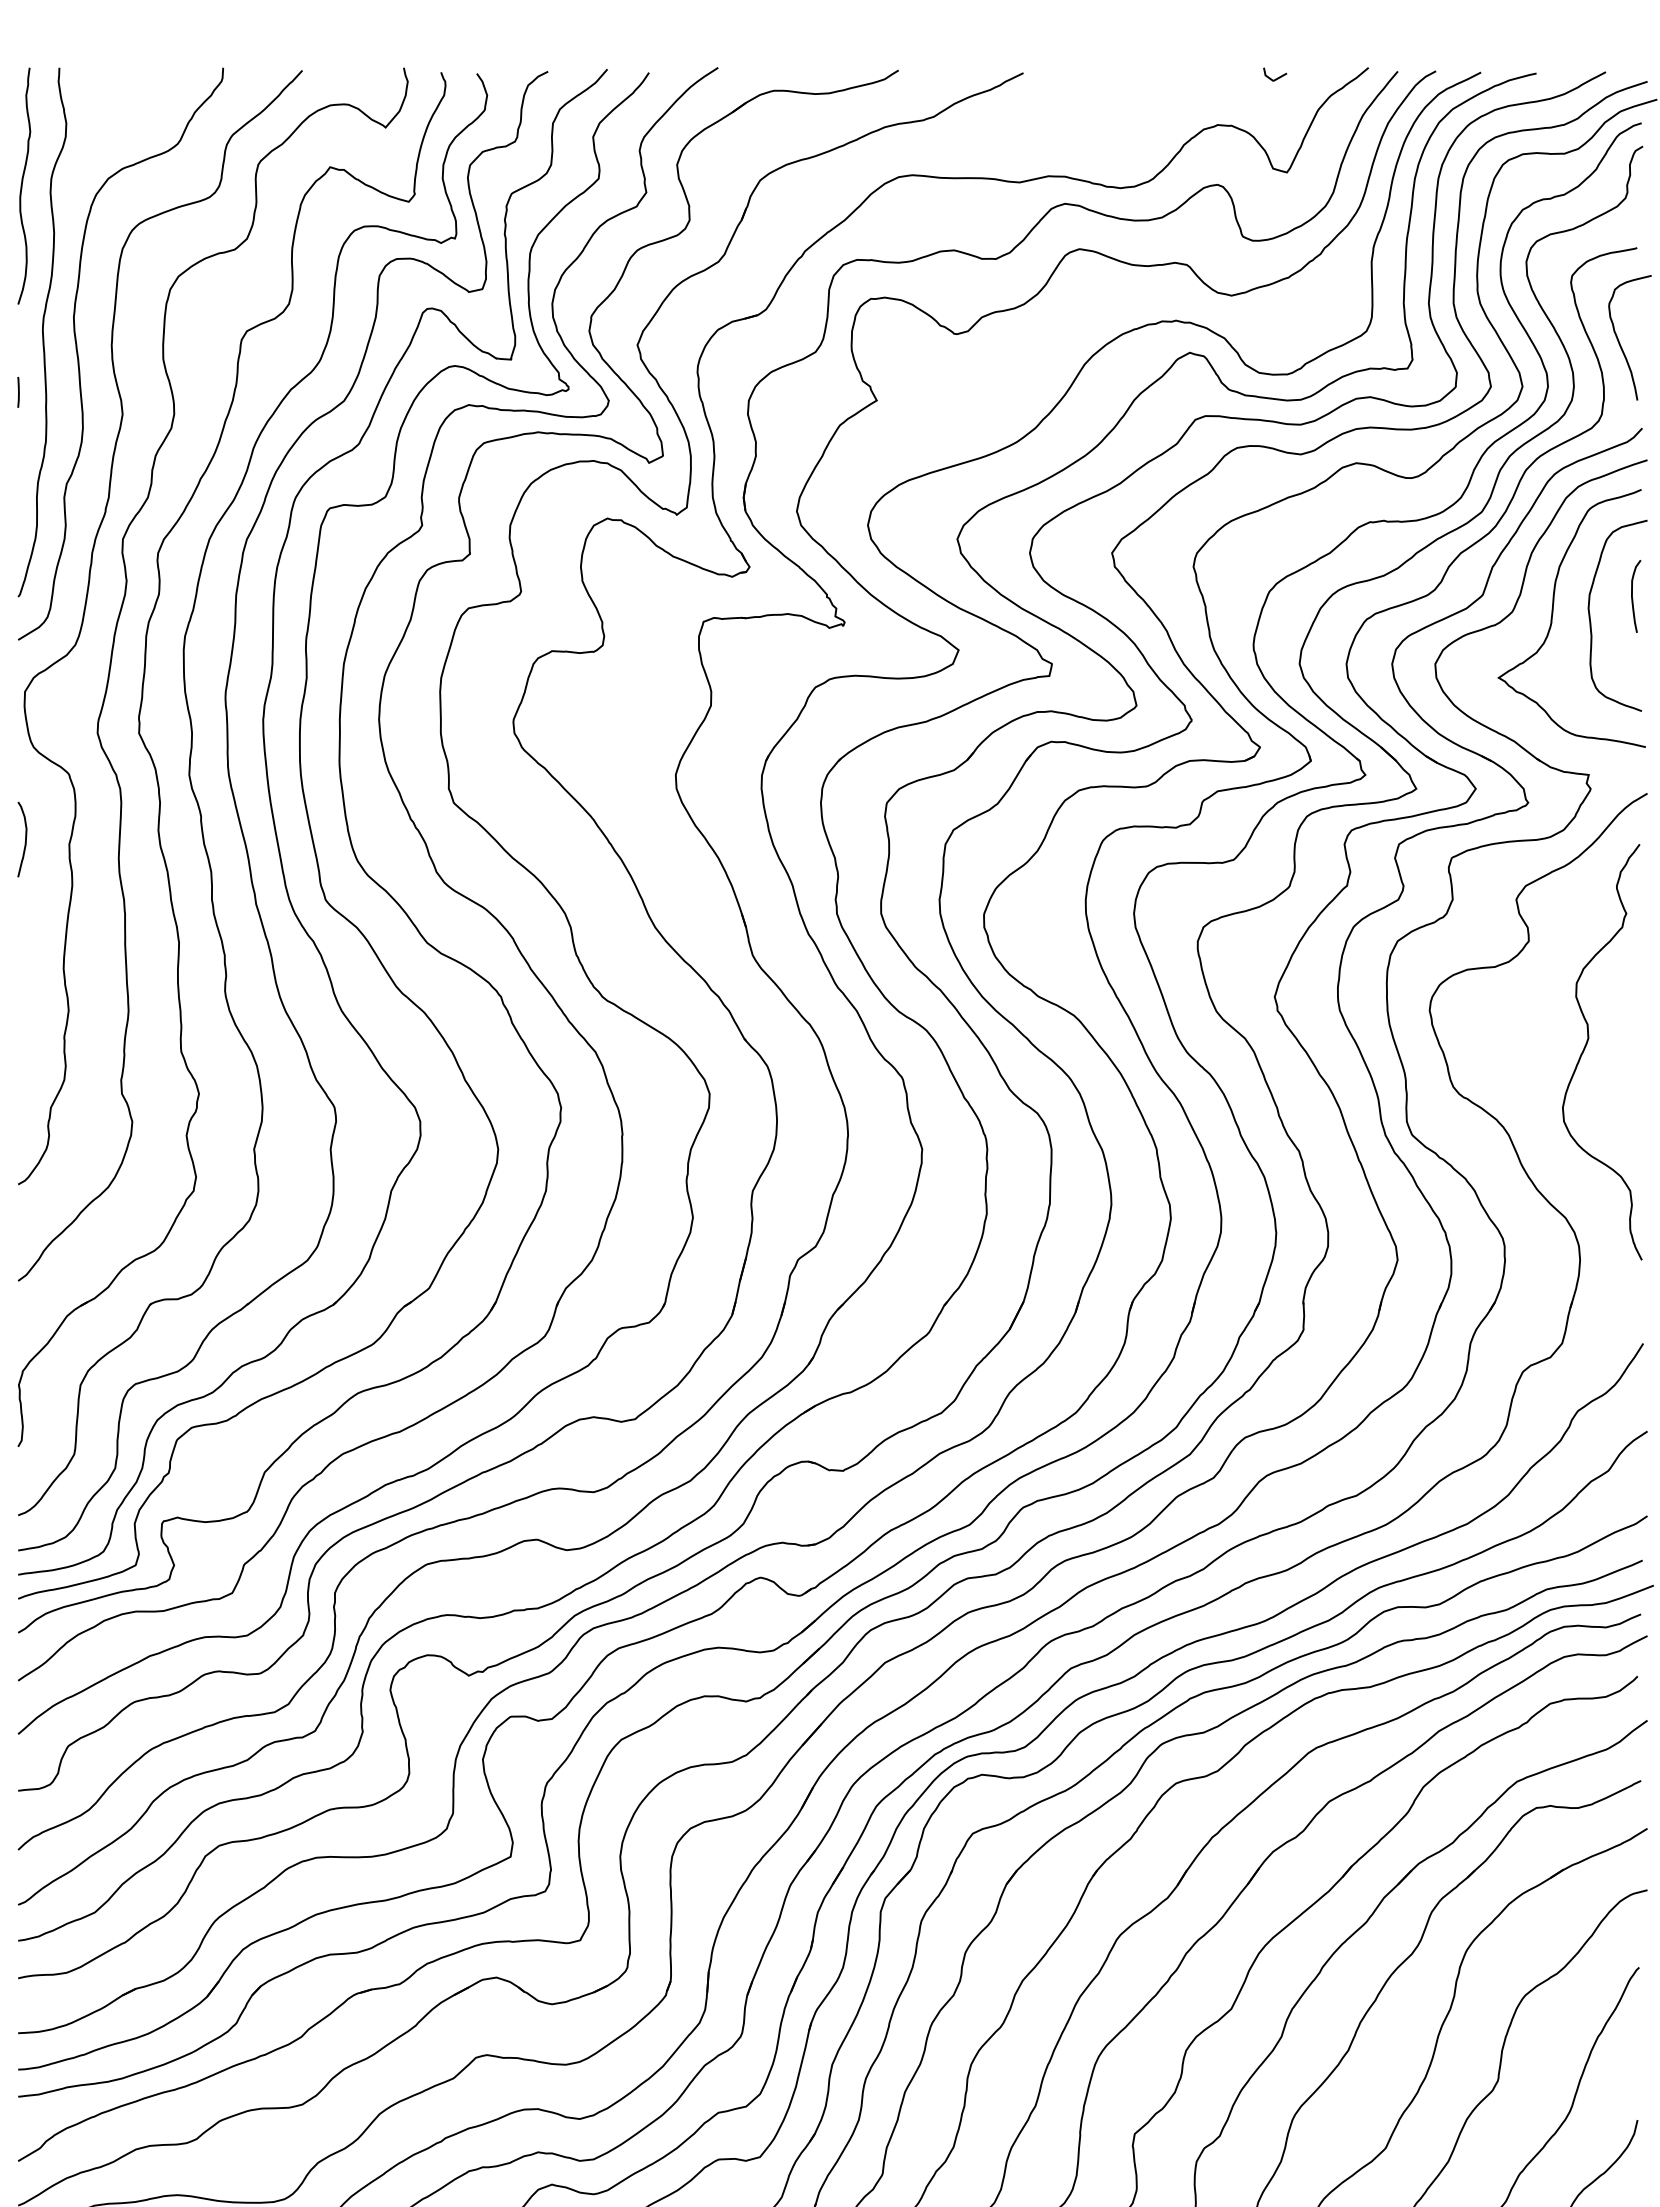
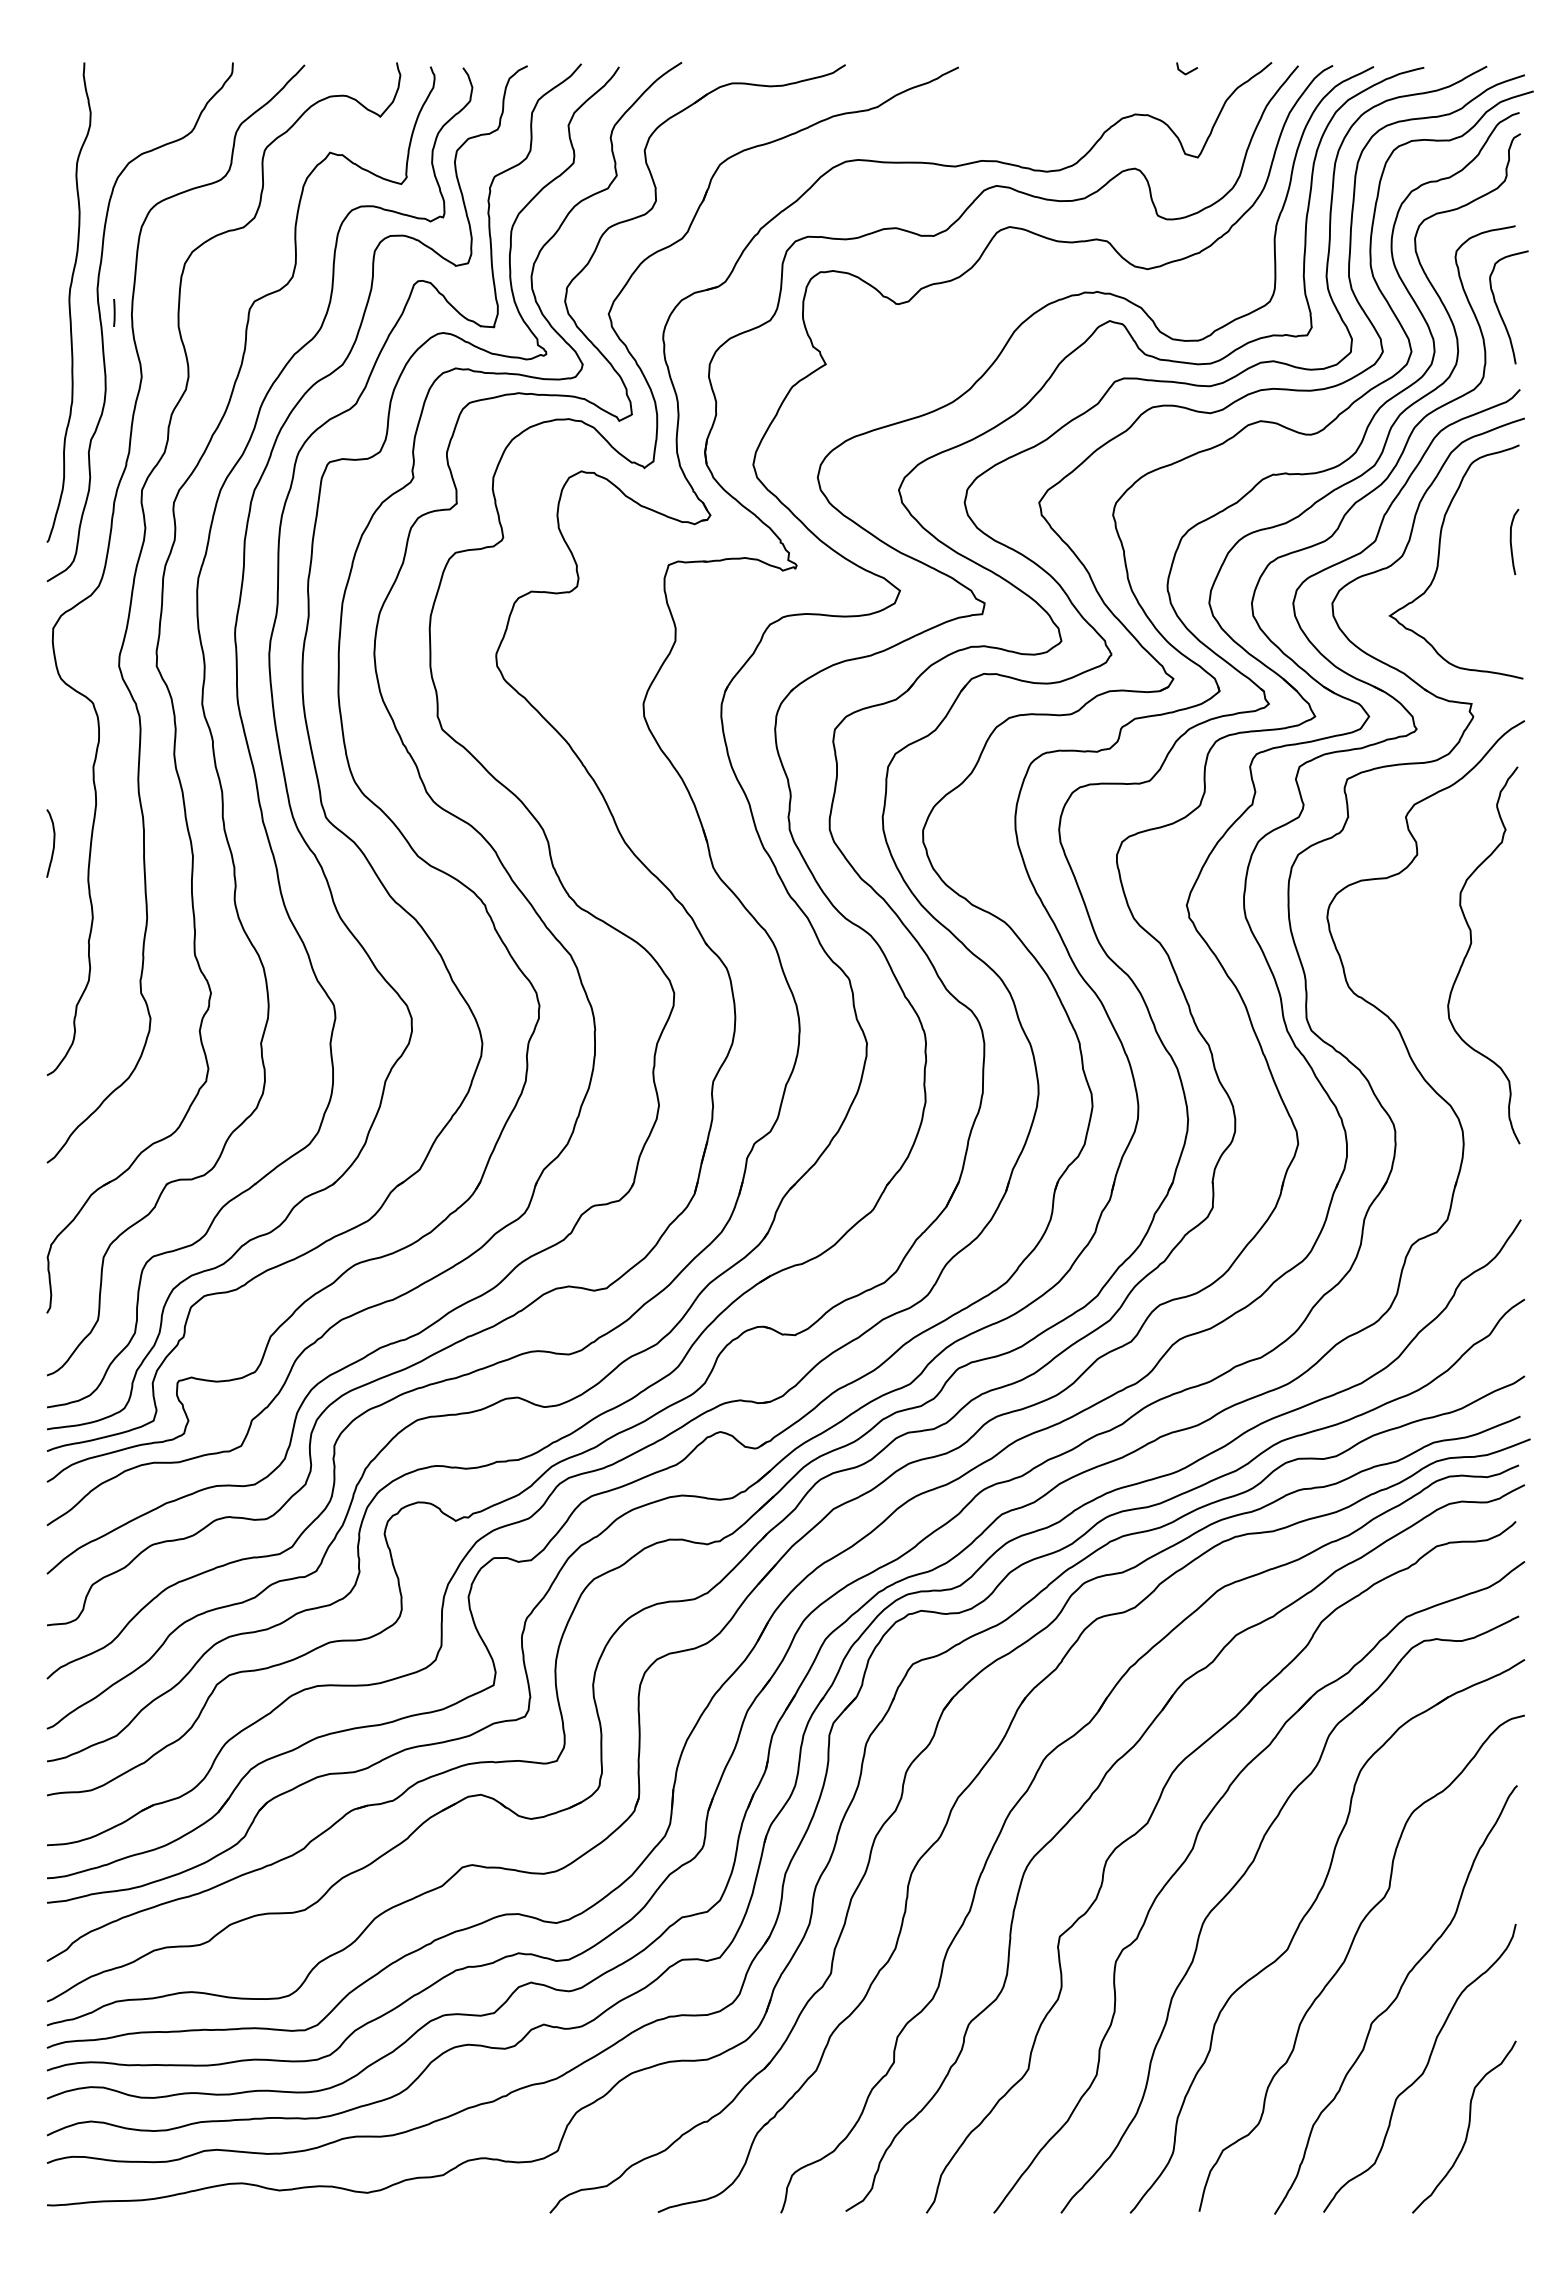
curve: (23, 185) -> (51, 169), removed
line: (18, 391) -> (114, 312), moved
curve: (1590, 615) -> (1473, 559), removed
curve: (25, 839) -> (53, 843), moved

